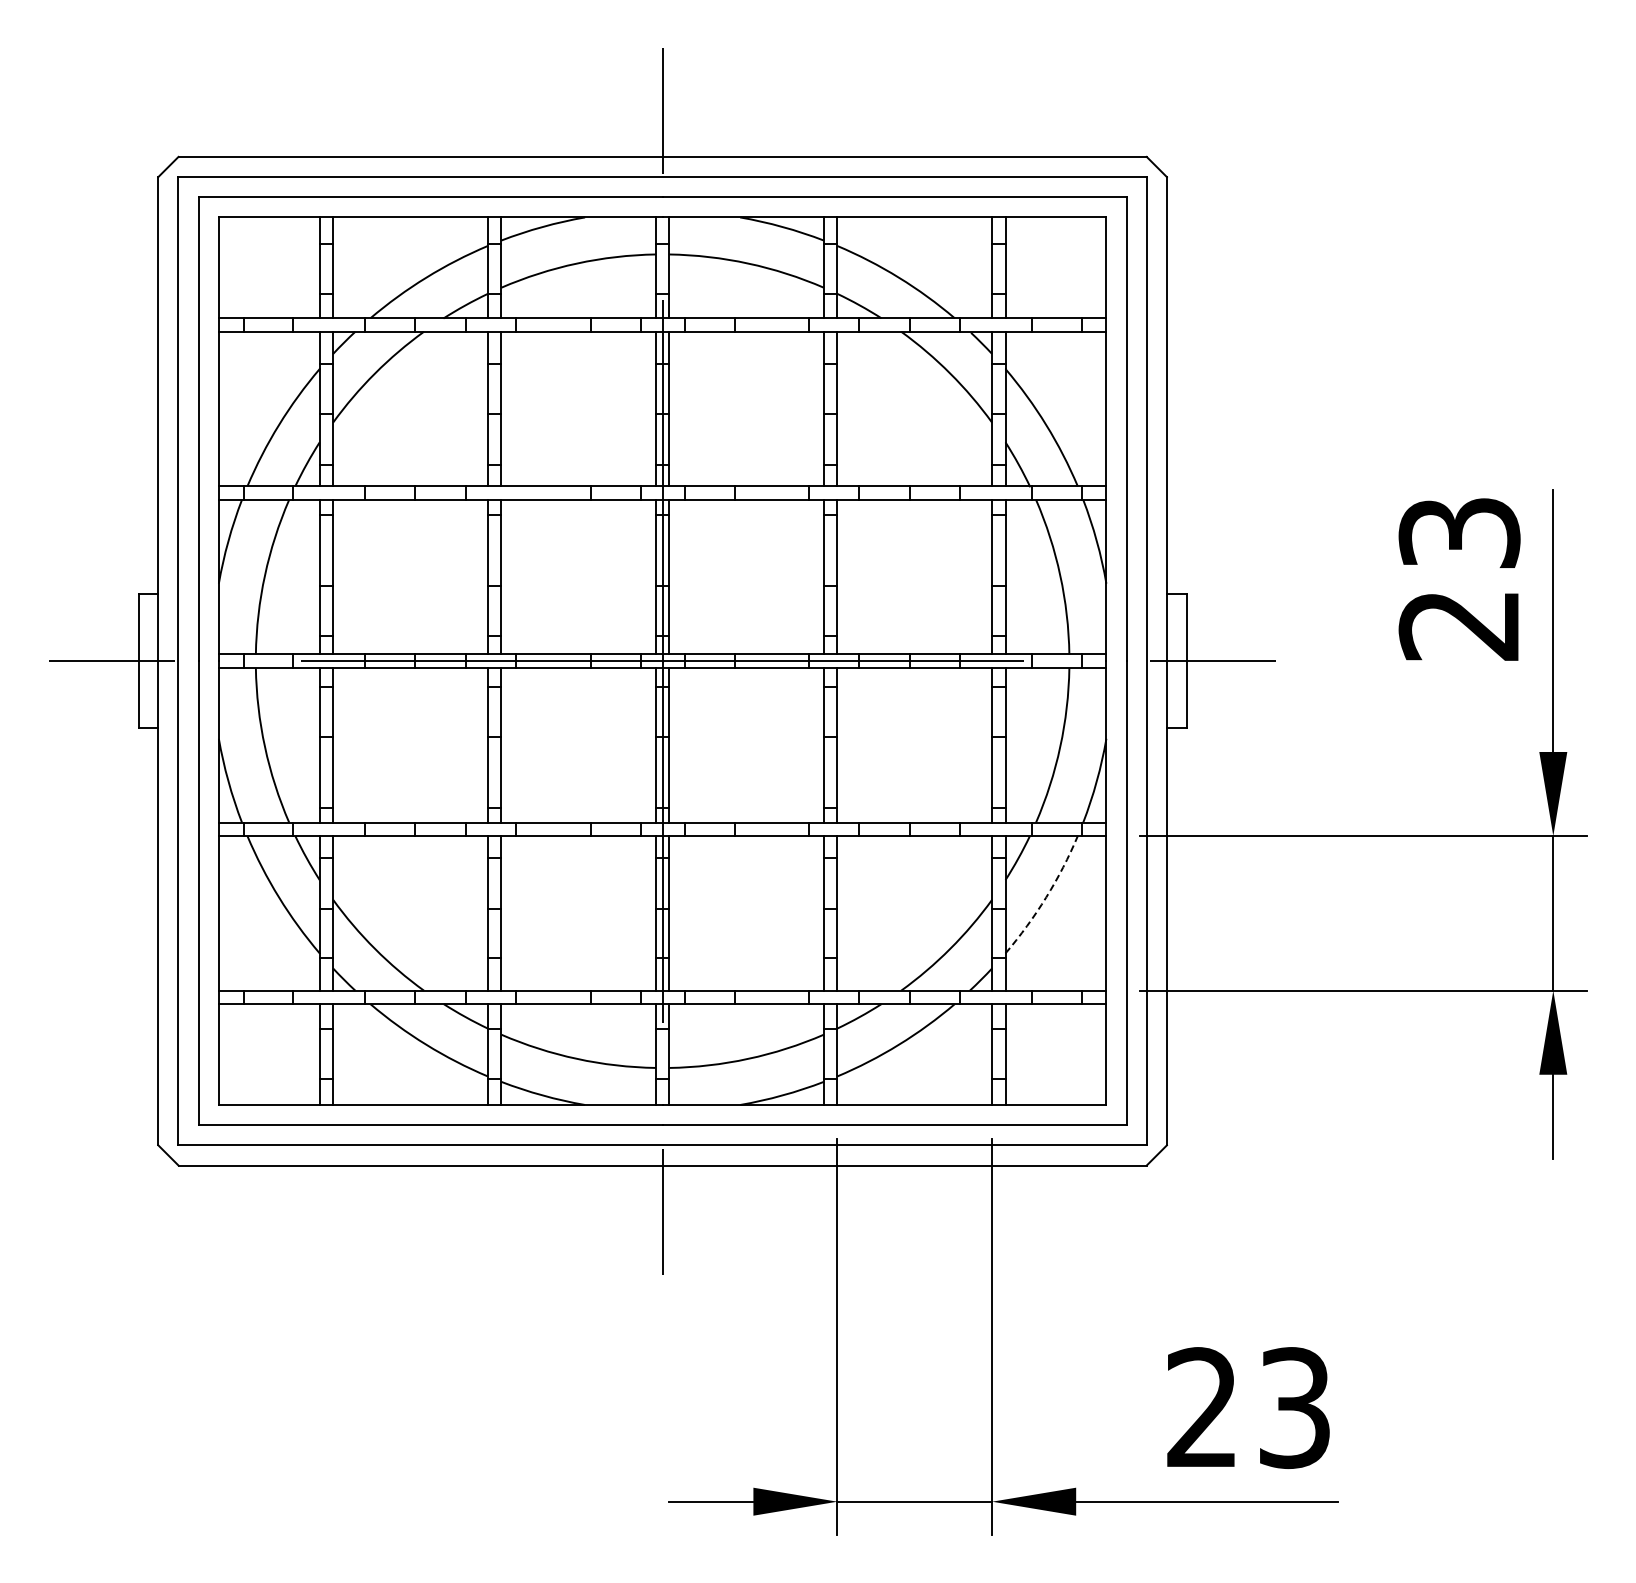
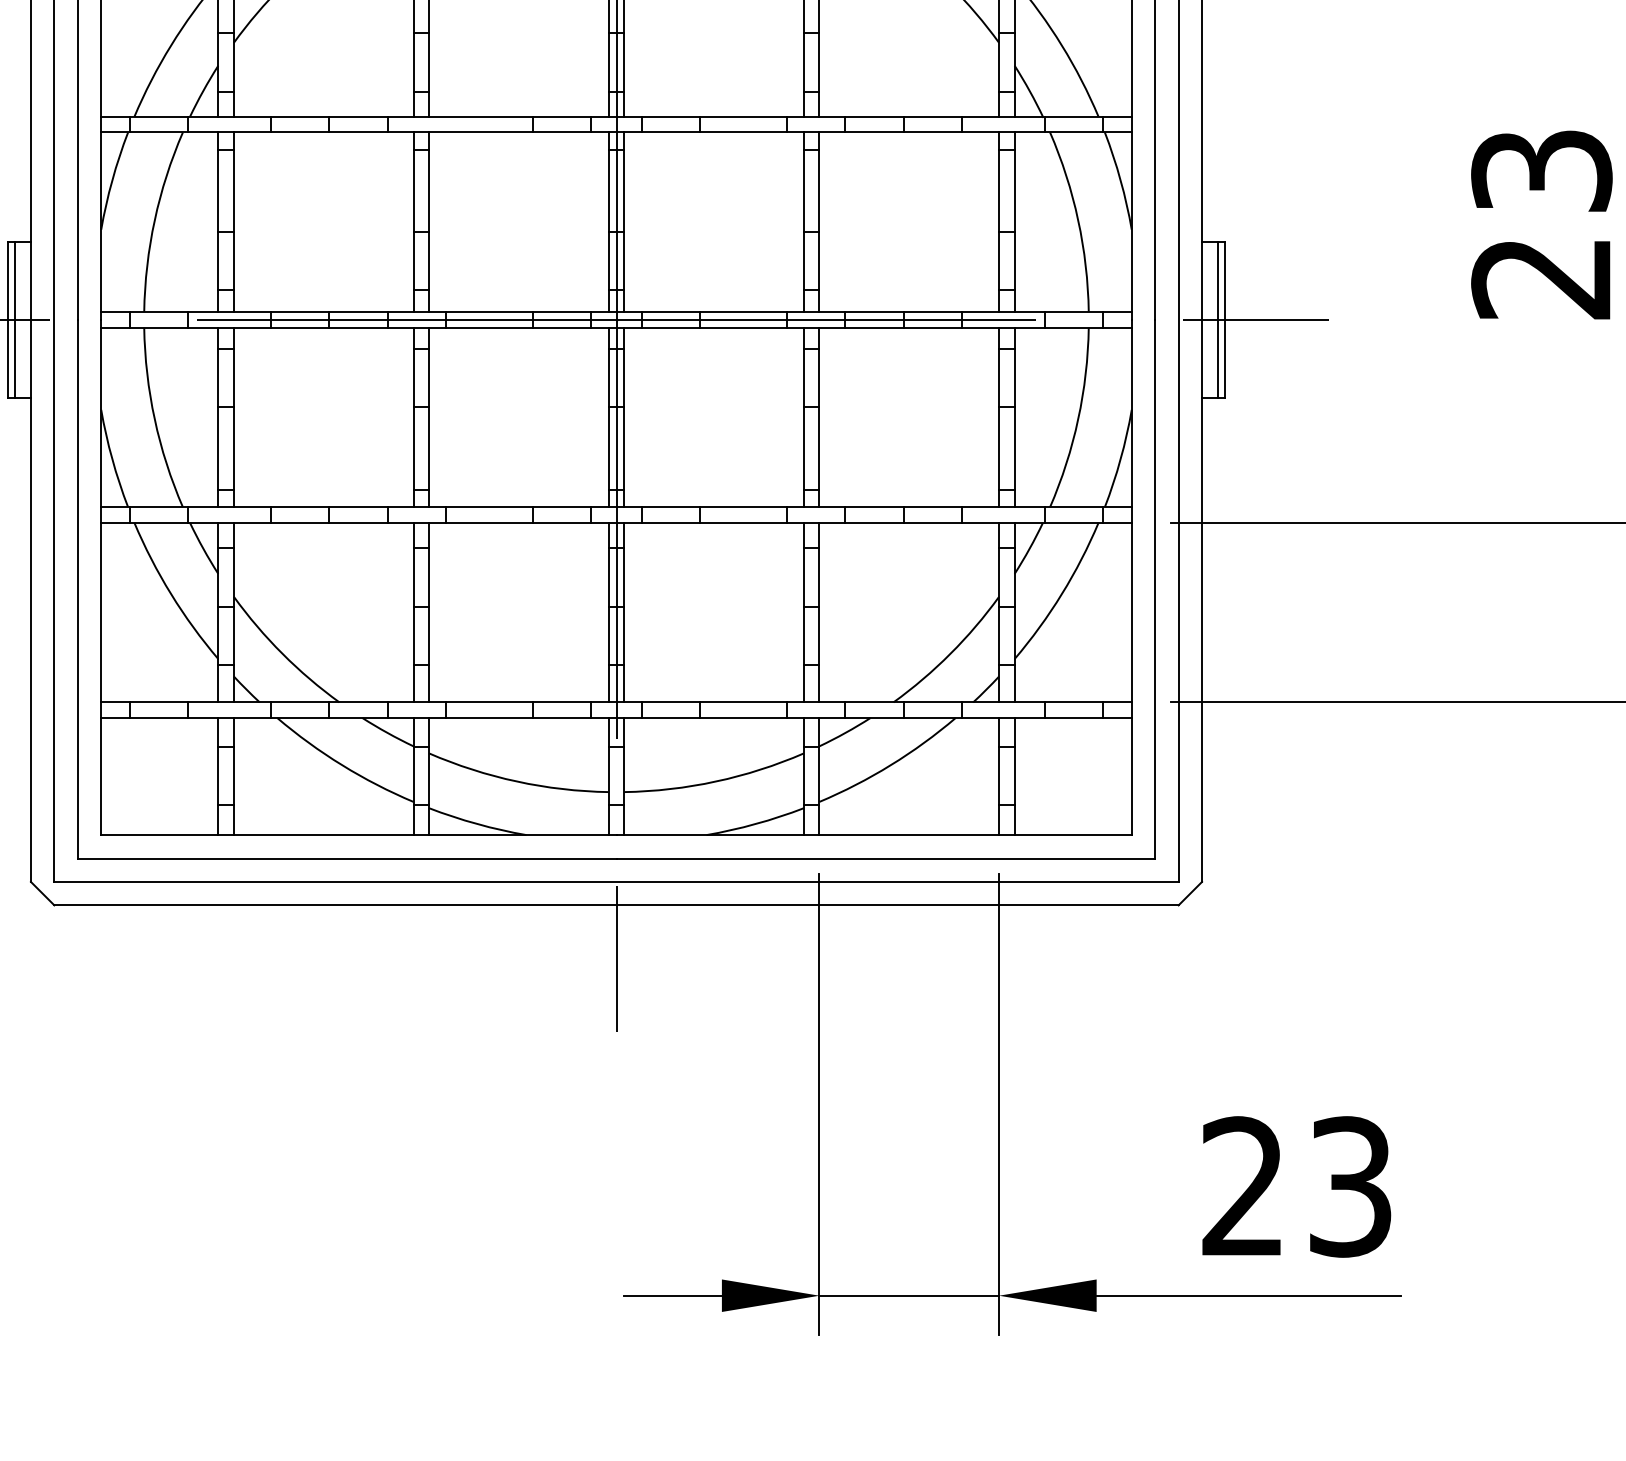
line: (144, 660) -> (14, 318), added
line: (1180, 660) -> (1217, 318), added
arc: (1046, 897) -> (1062, 594), dashed -> solid

